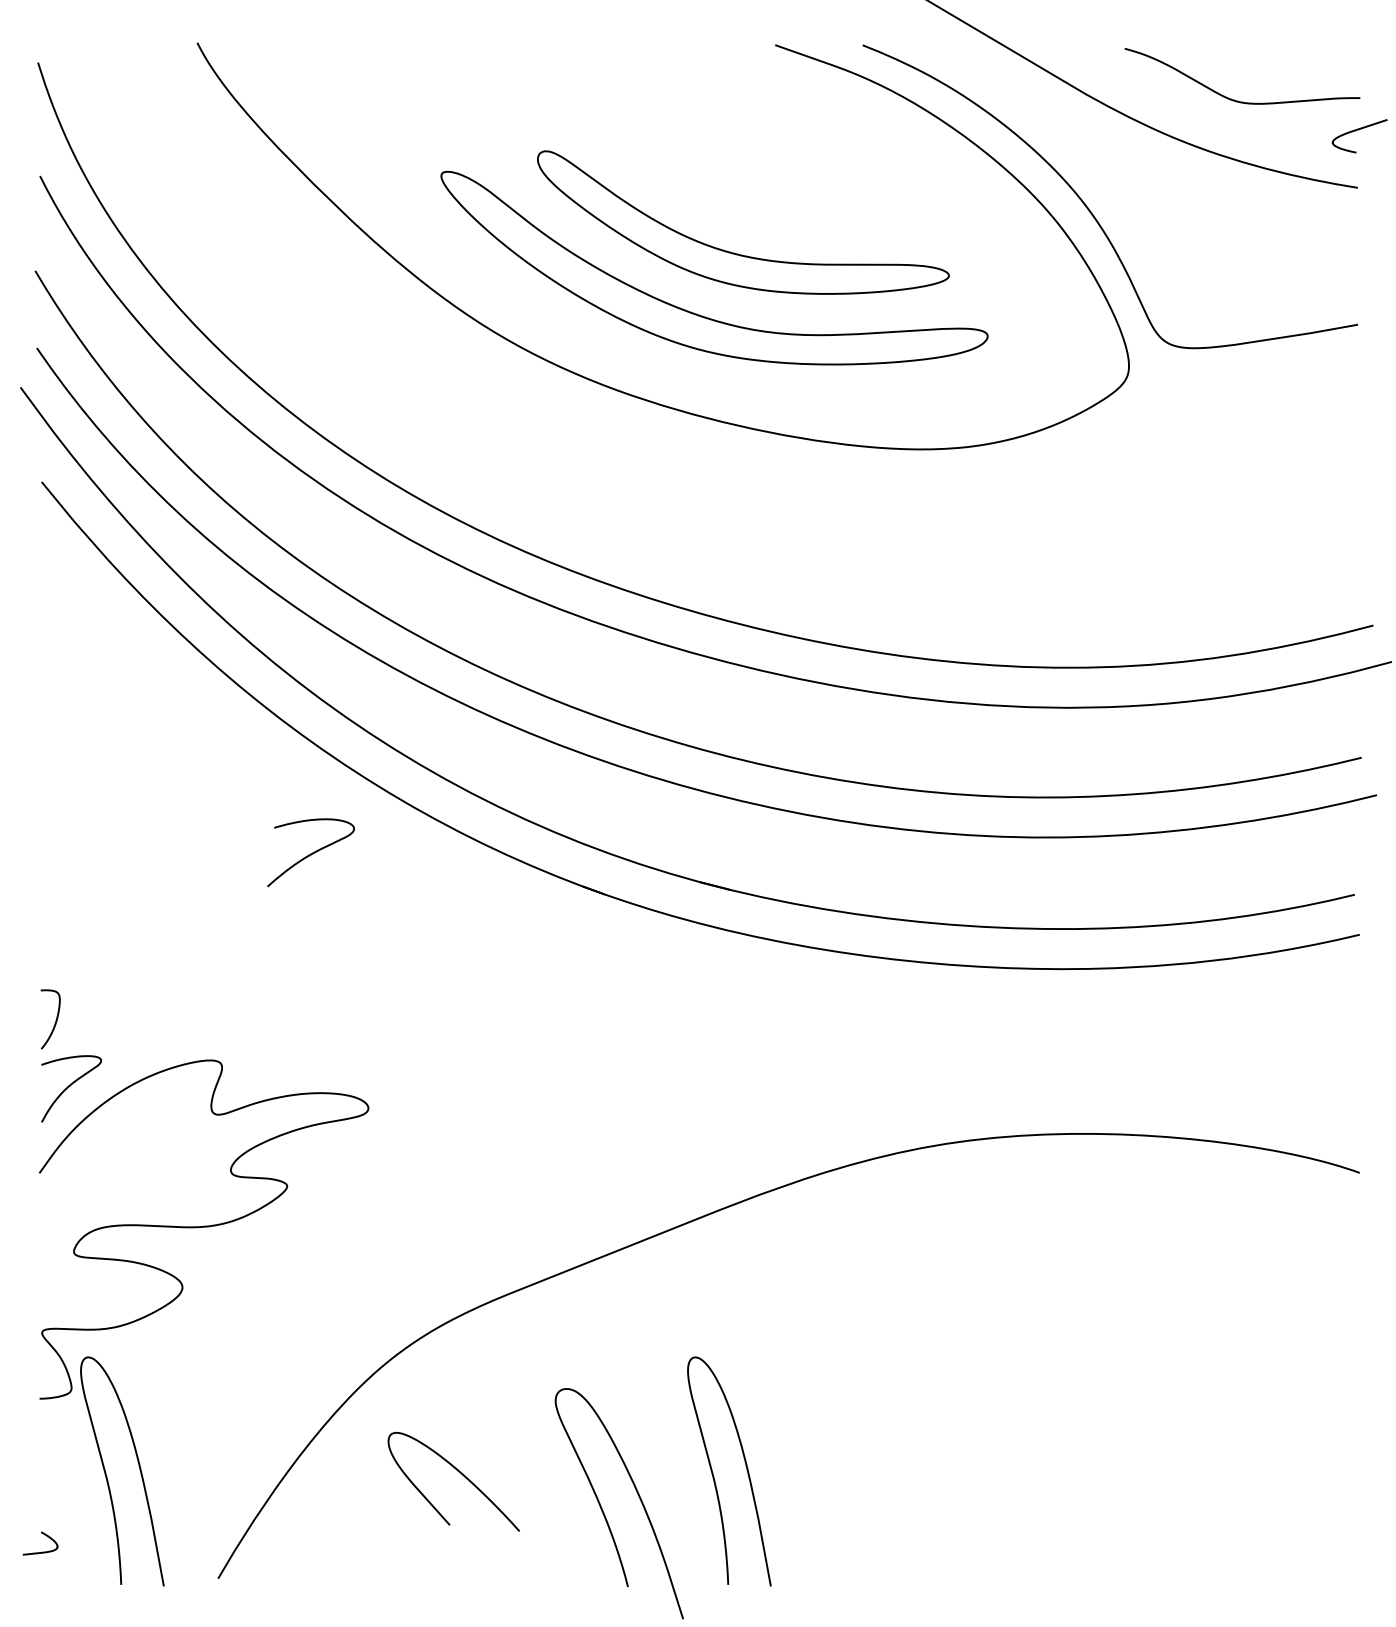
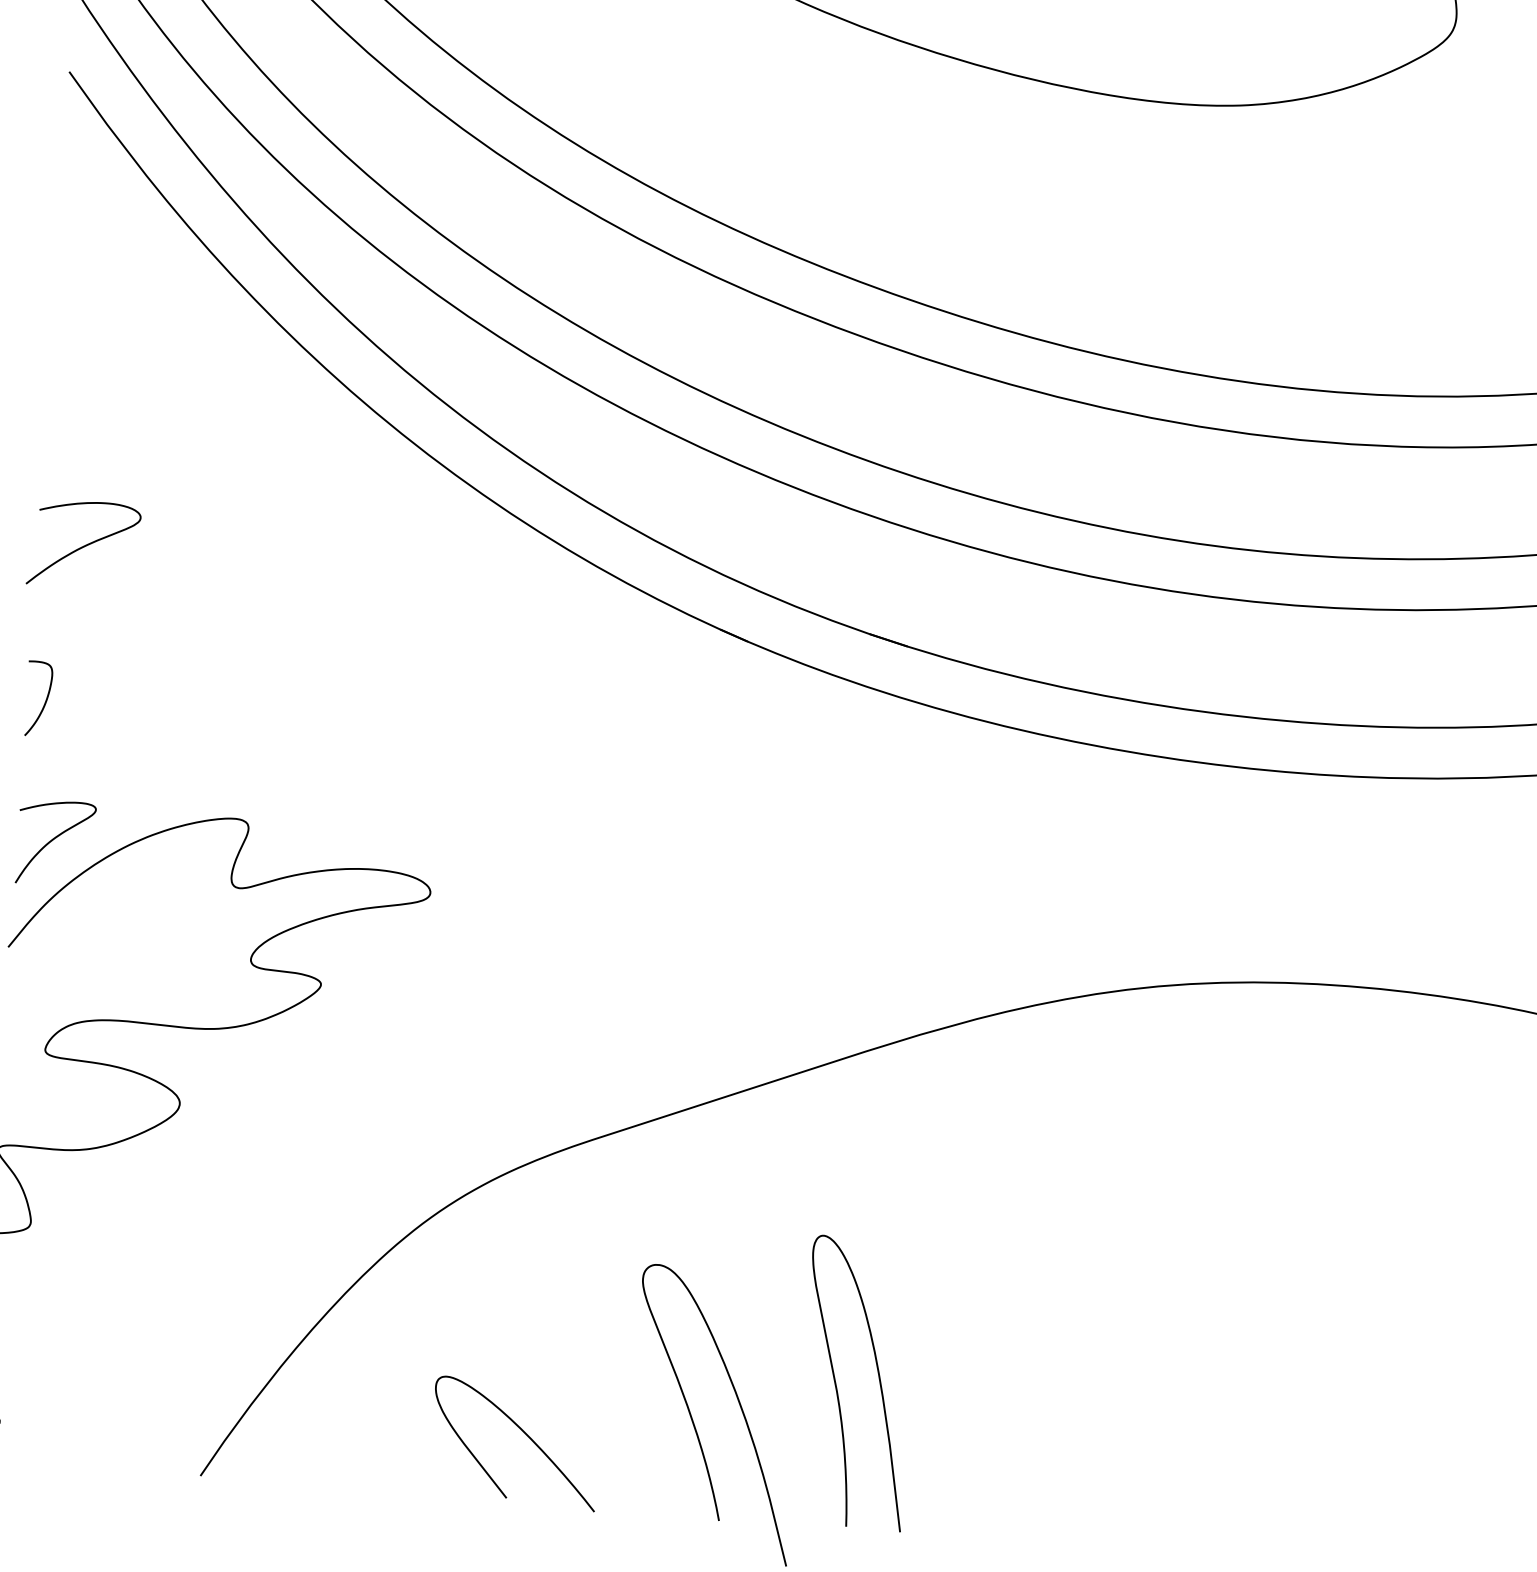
curve: (310, 853) -> (83, 545), moved
curve: (55, 1020) -> (44, 700), moved
curve: (458, 1472) -> (521, 1432), moved
curve: (107, 1476) -> (68, 1337), removed

